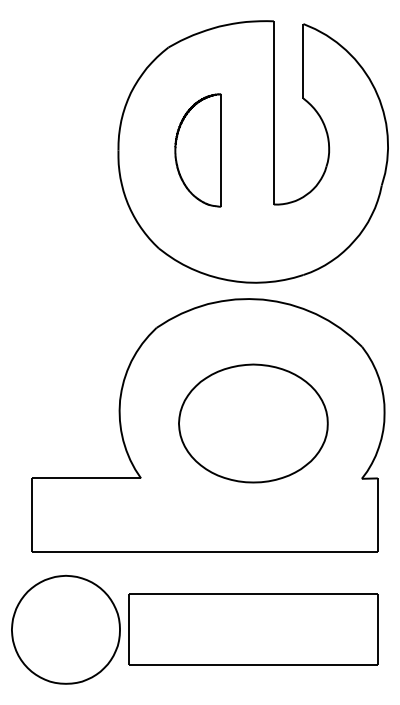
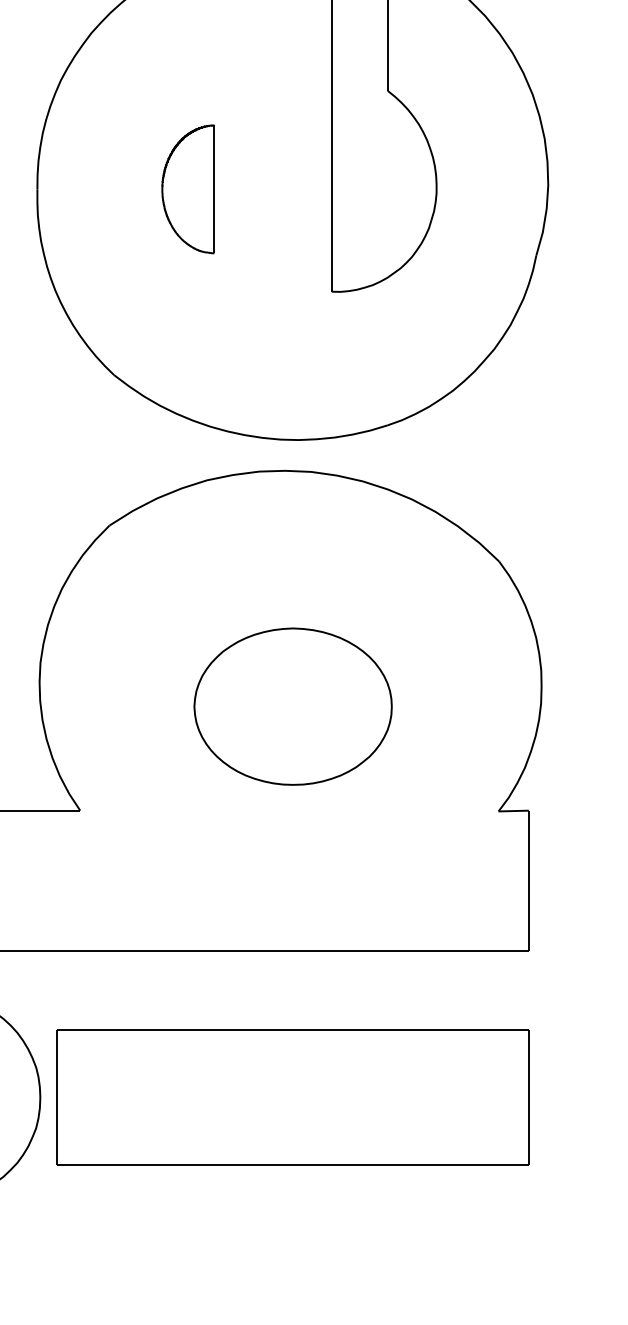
part: (197, 150) -> (187, 189), size x0.6
part: (253, 423) -> (293, 706), size x0.7

